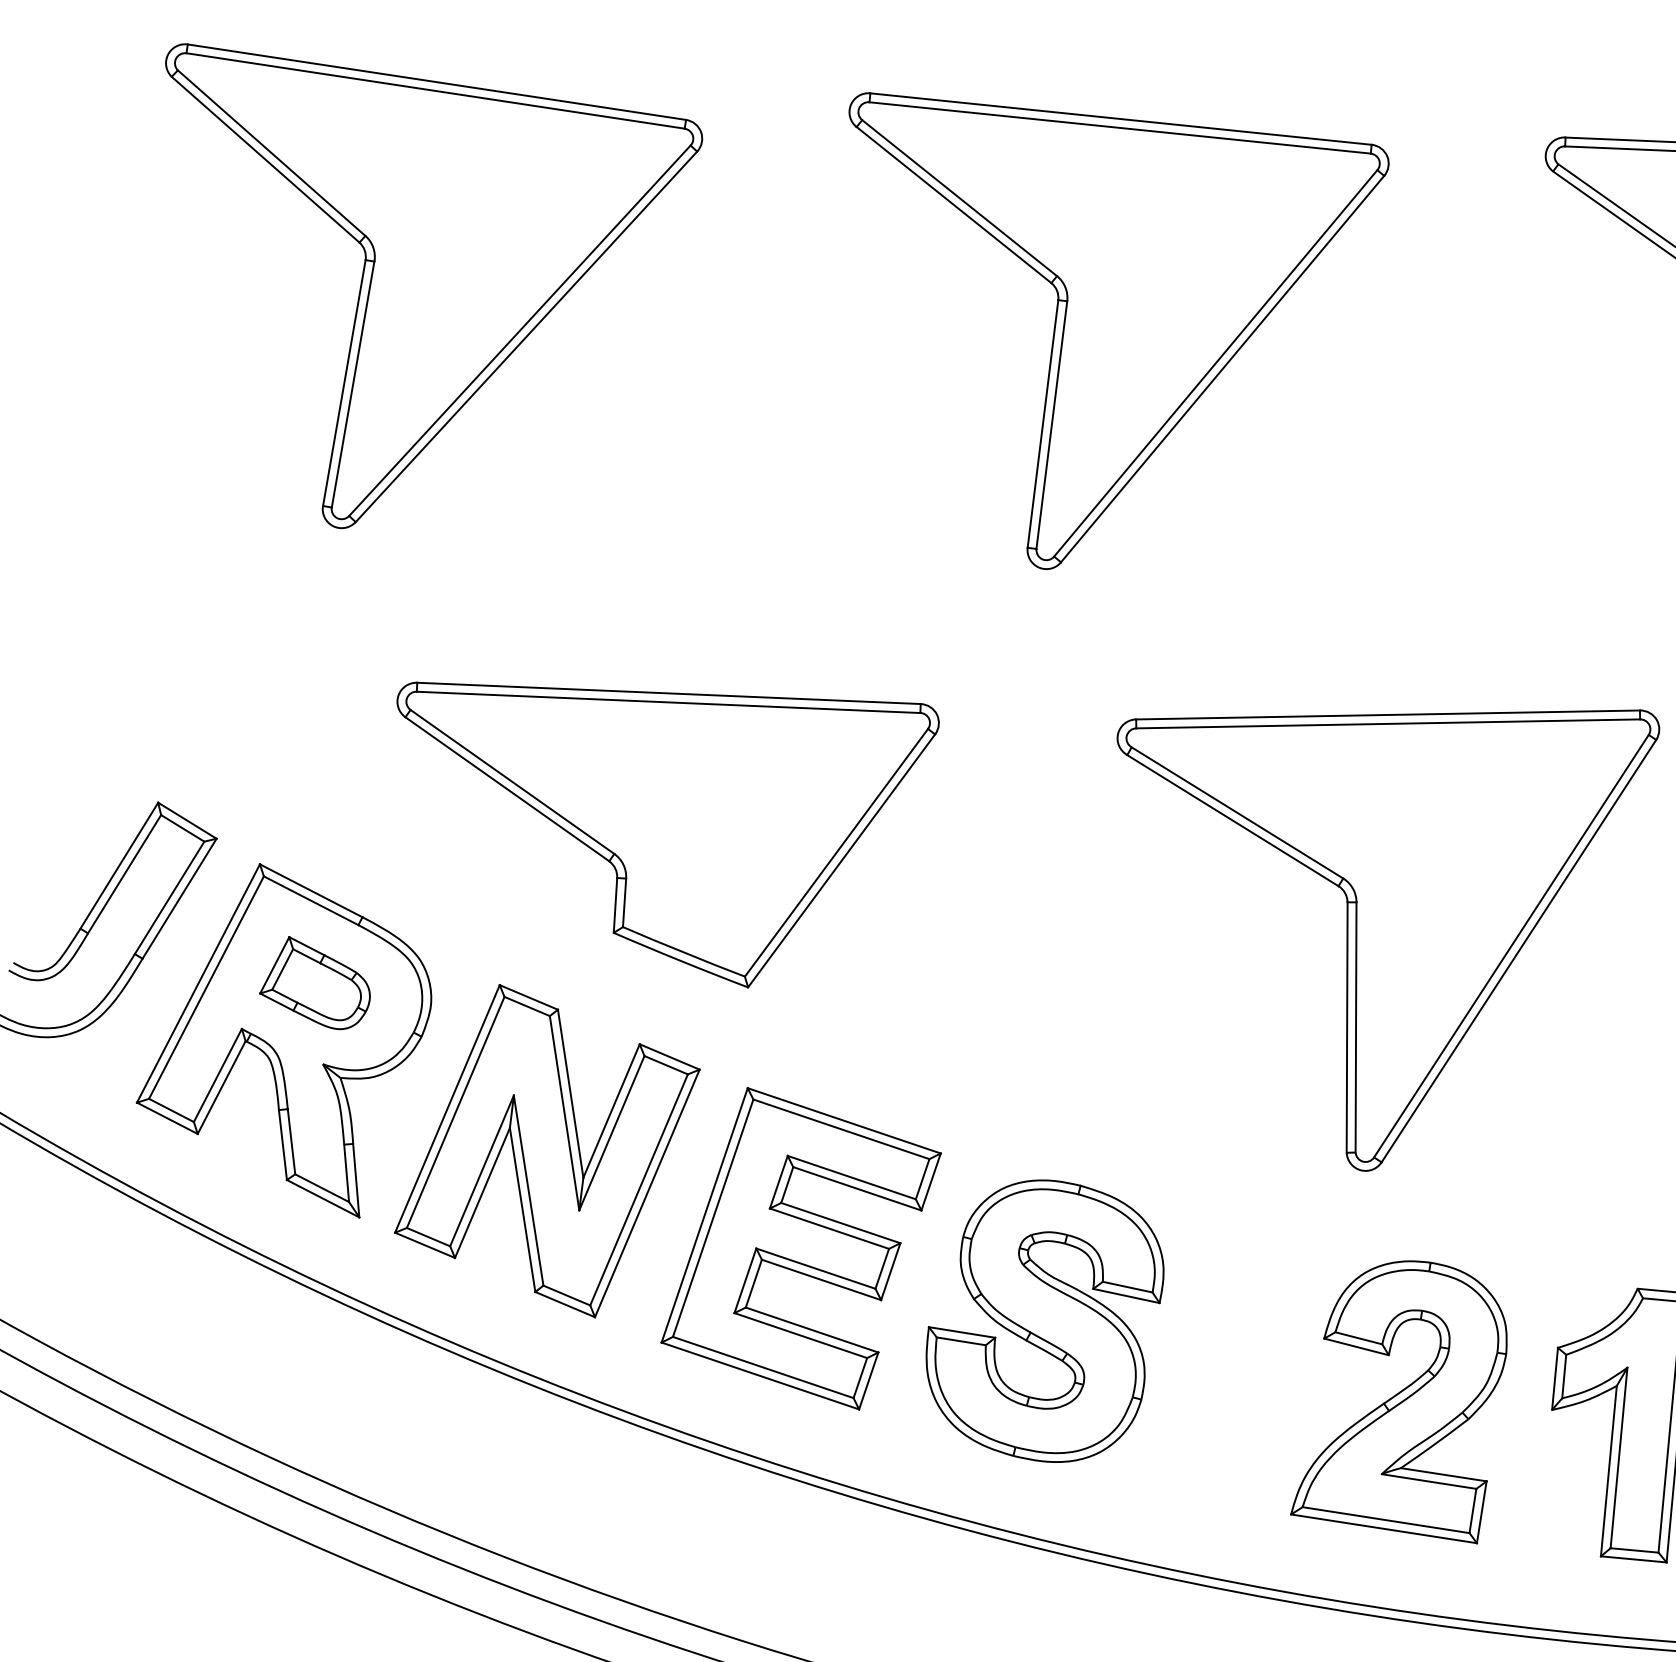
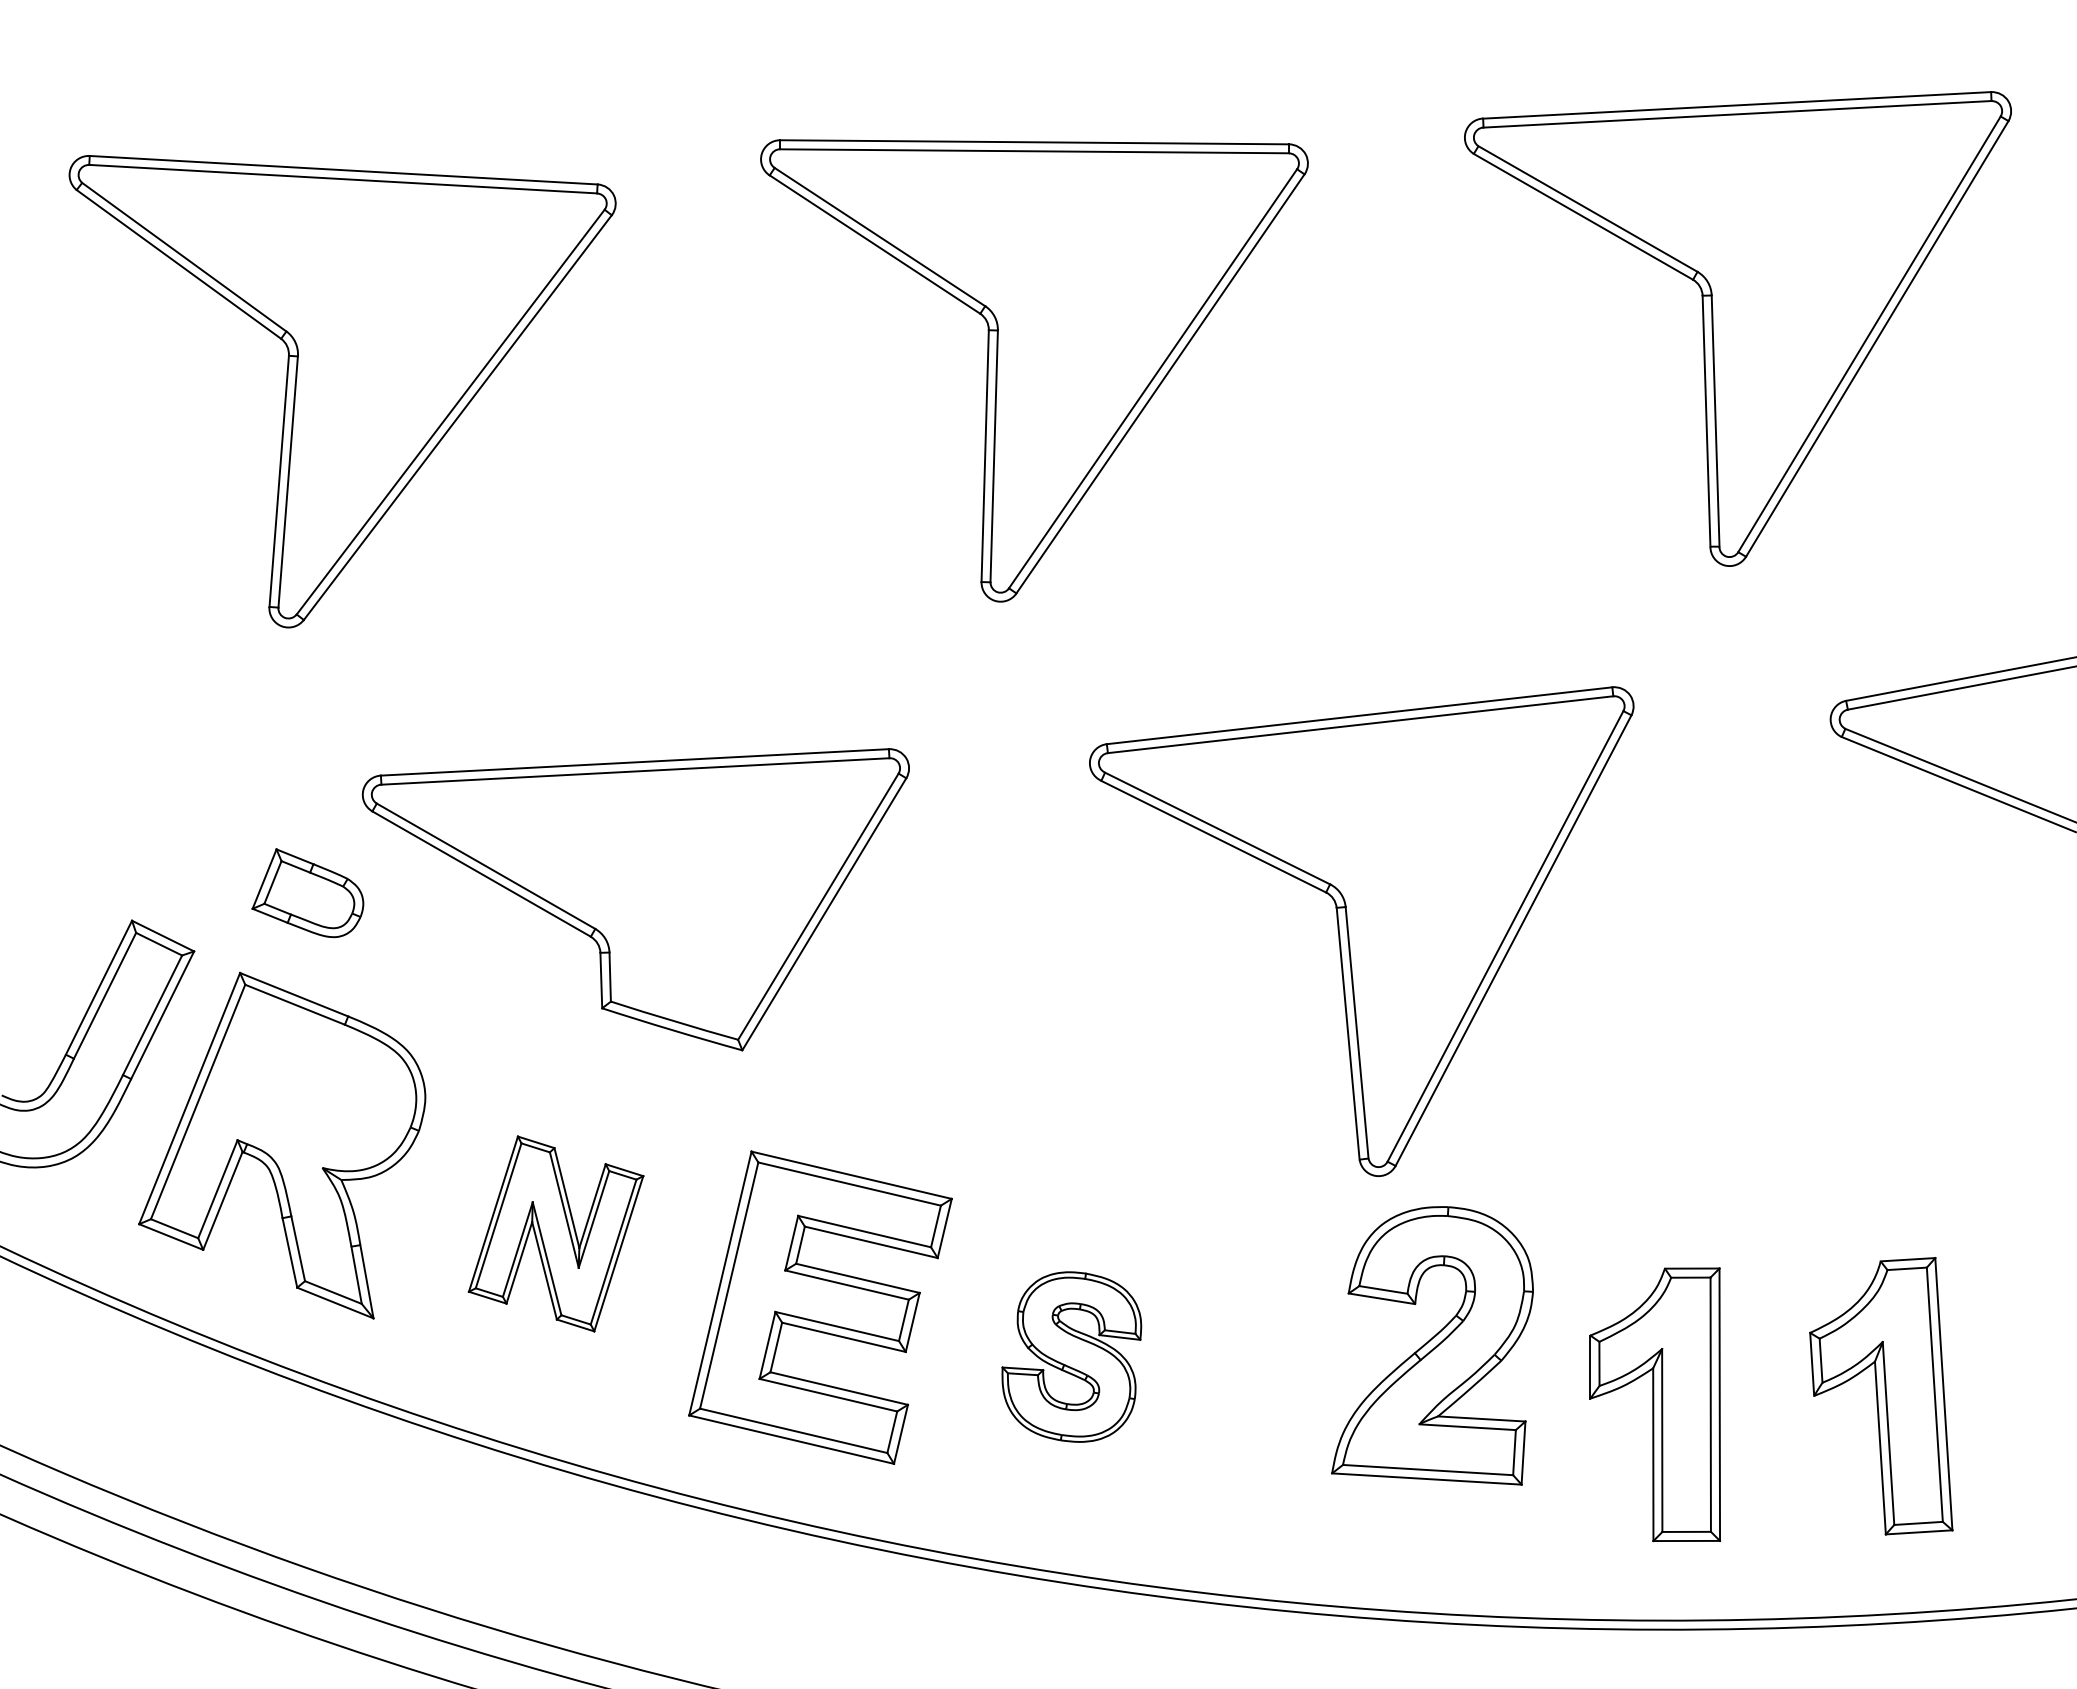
part: (315, 983) -> (307, 893), moved
part: (546, 1150) -> (555, 1233), size x0.6
part: (1044, 1320) -> (1071, 1356), size x0.6
part: (1402, 1397) -> (1432, 1345), moved

